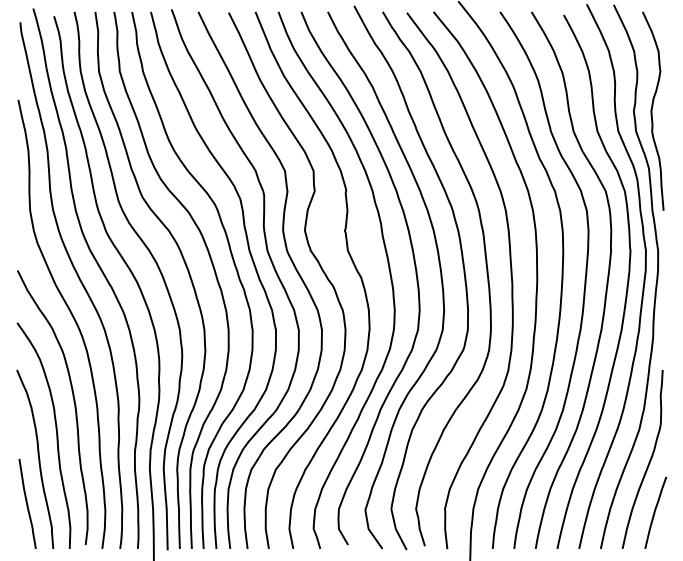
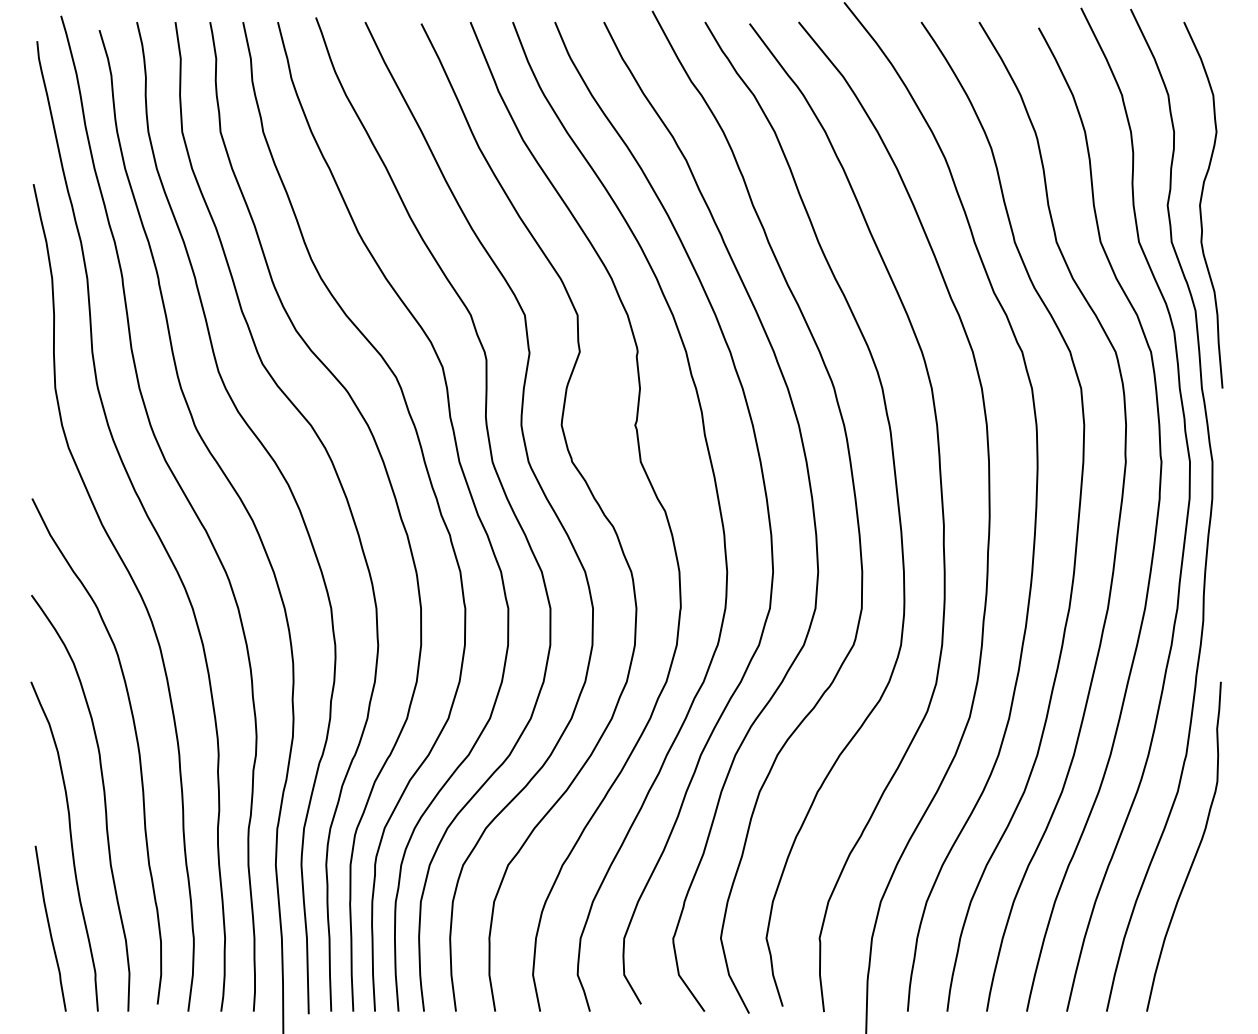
curve: (655, 512) -> (1207, 944), removed

